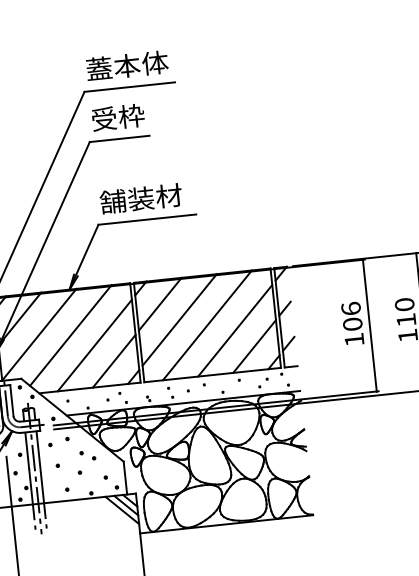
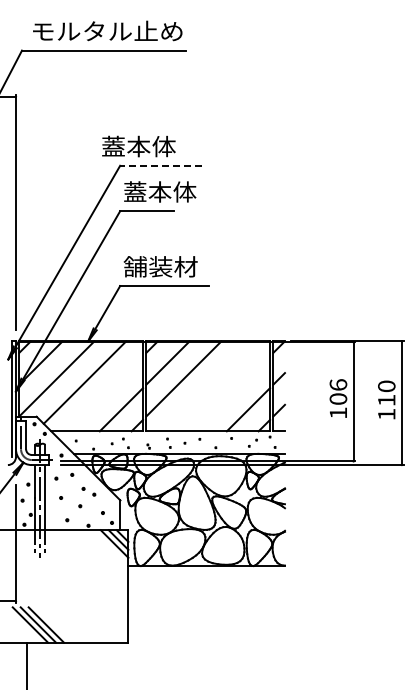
text: (126, 65) -> (138, 146), moved
line: (130, 86) -> (161, 165), solid -> dashed
text: (132, 115) -> (160, 191), 受枠 -> 蓋本体
line: (207, 325) -> (208, 386), removed
line: (235, 330) -> (232, 393), removed
line: (94, 345) -> (105, 393), removed

